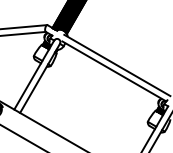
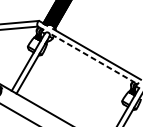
line: (114, 71) -> (94, 59), solid -> dashed

